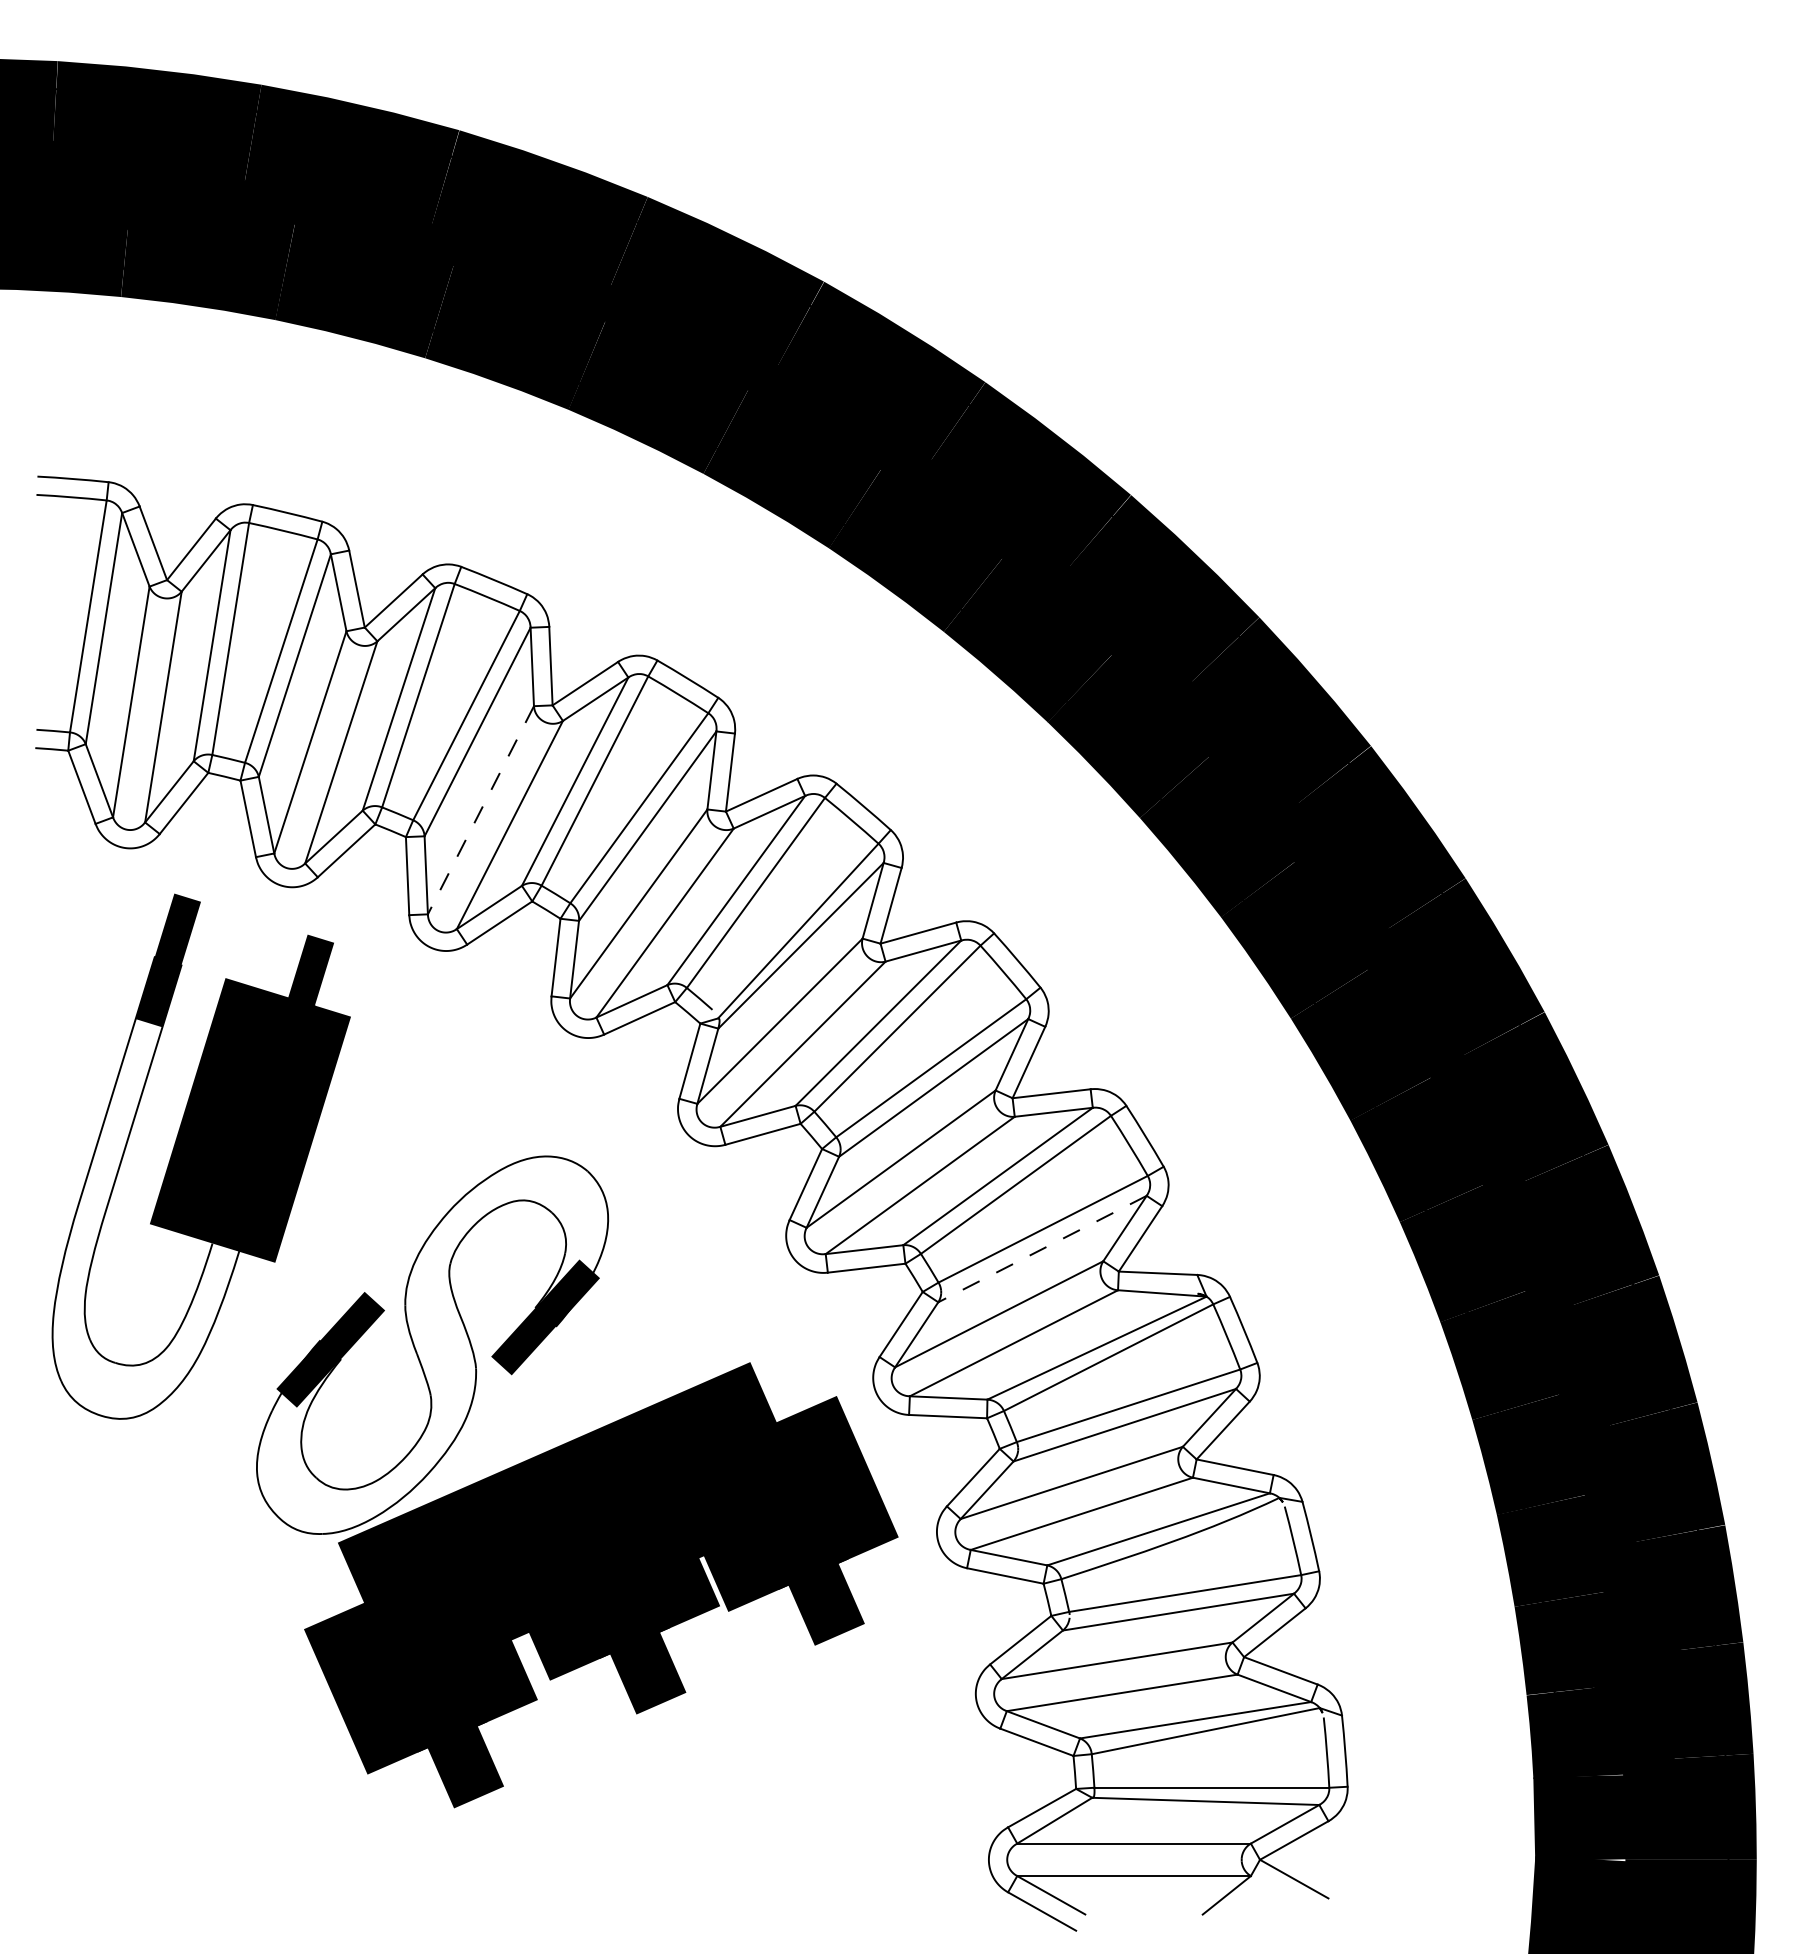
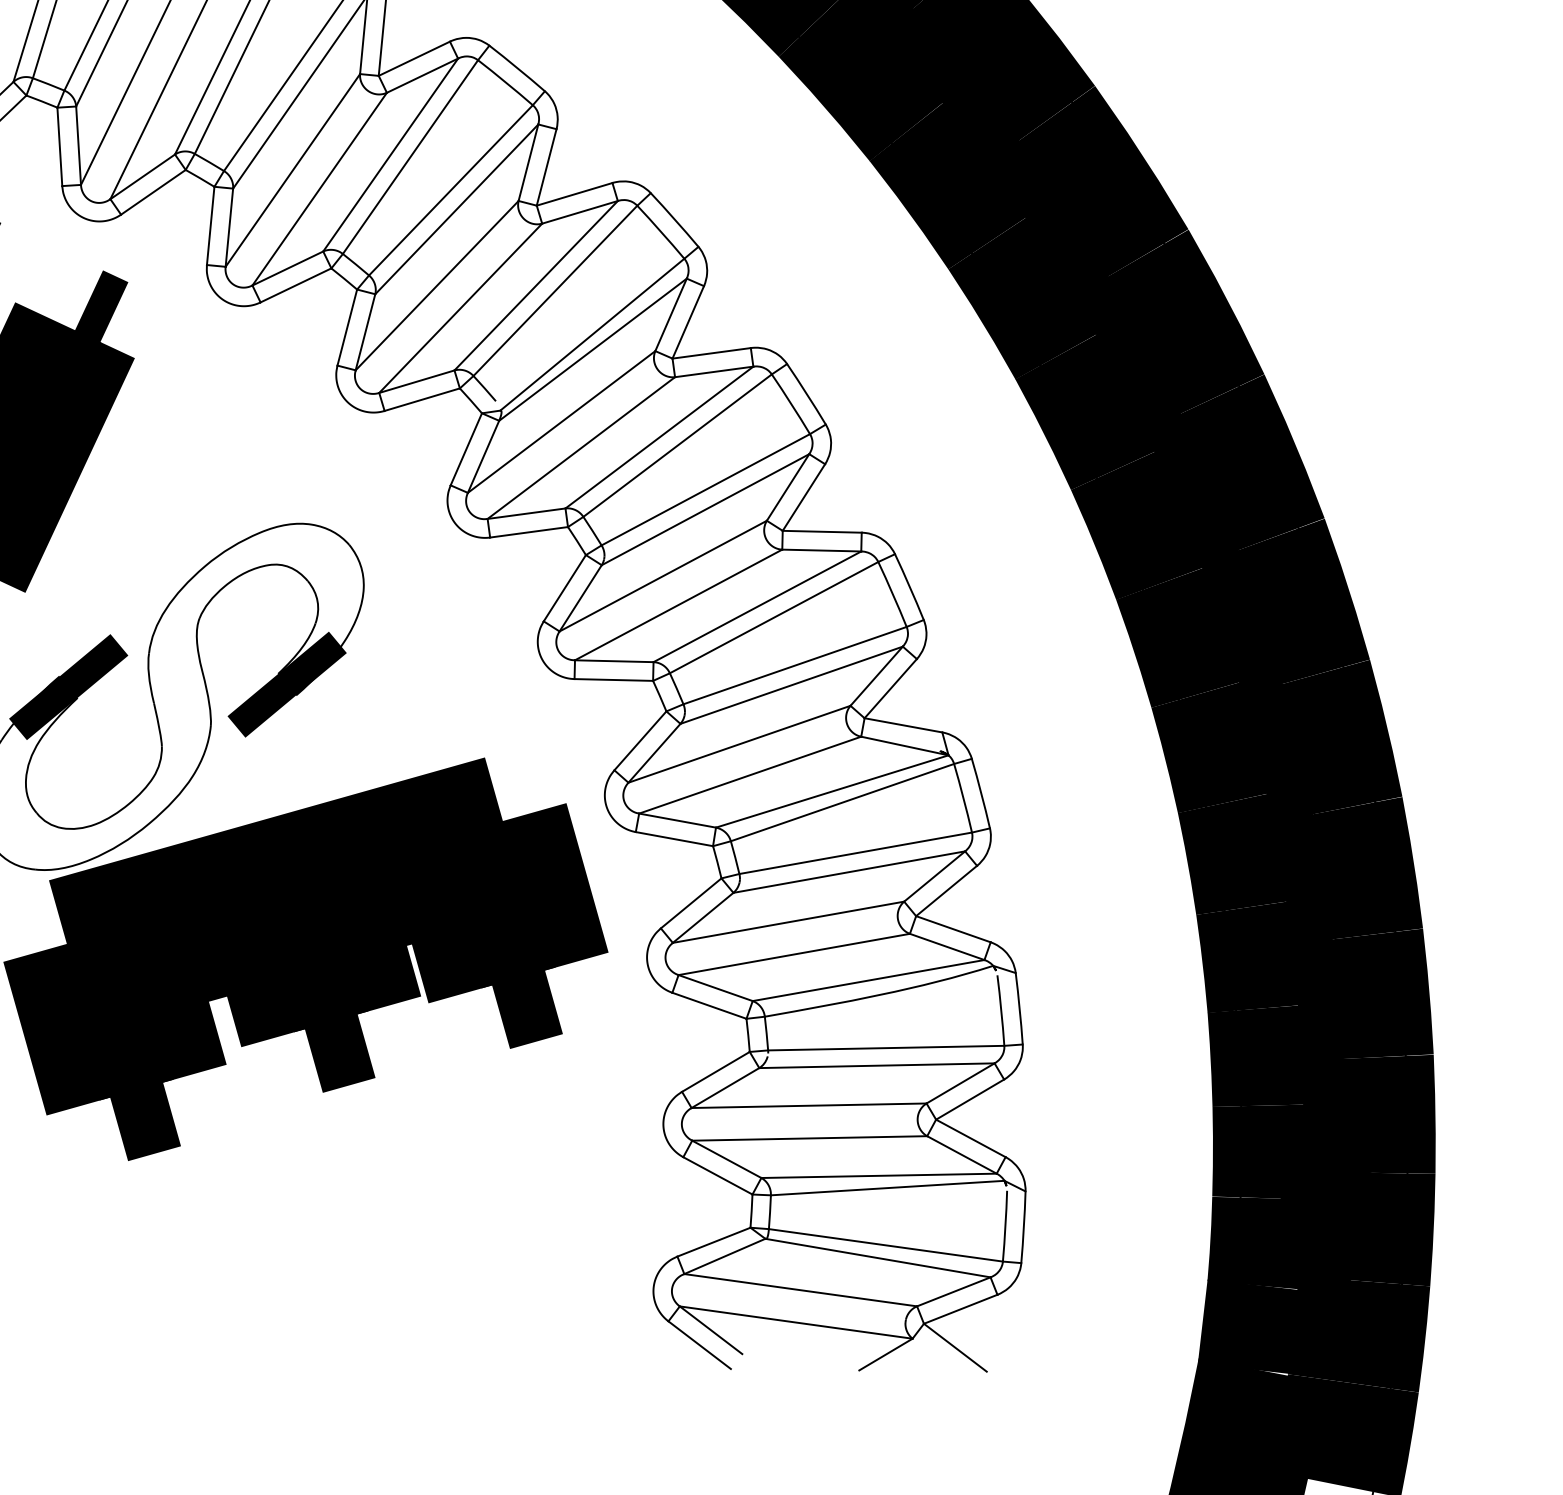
line: (480, 810) -> (292, 170), dashed -> solid
line: (1042, 1249) -> (791, 685), dashed -> solid

